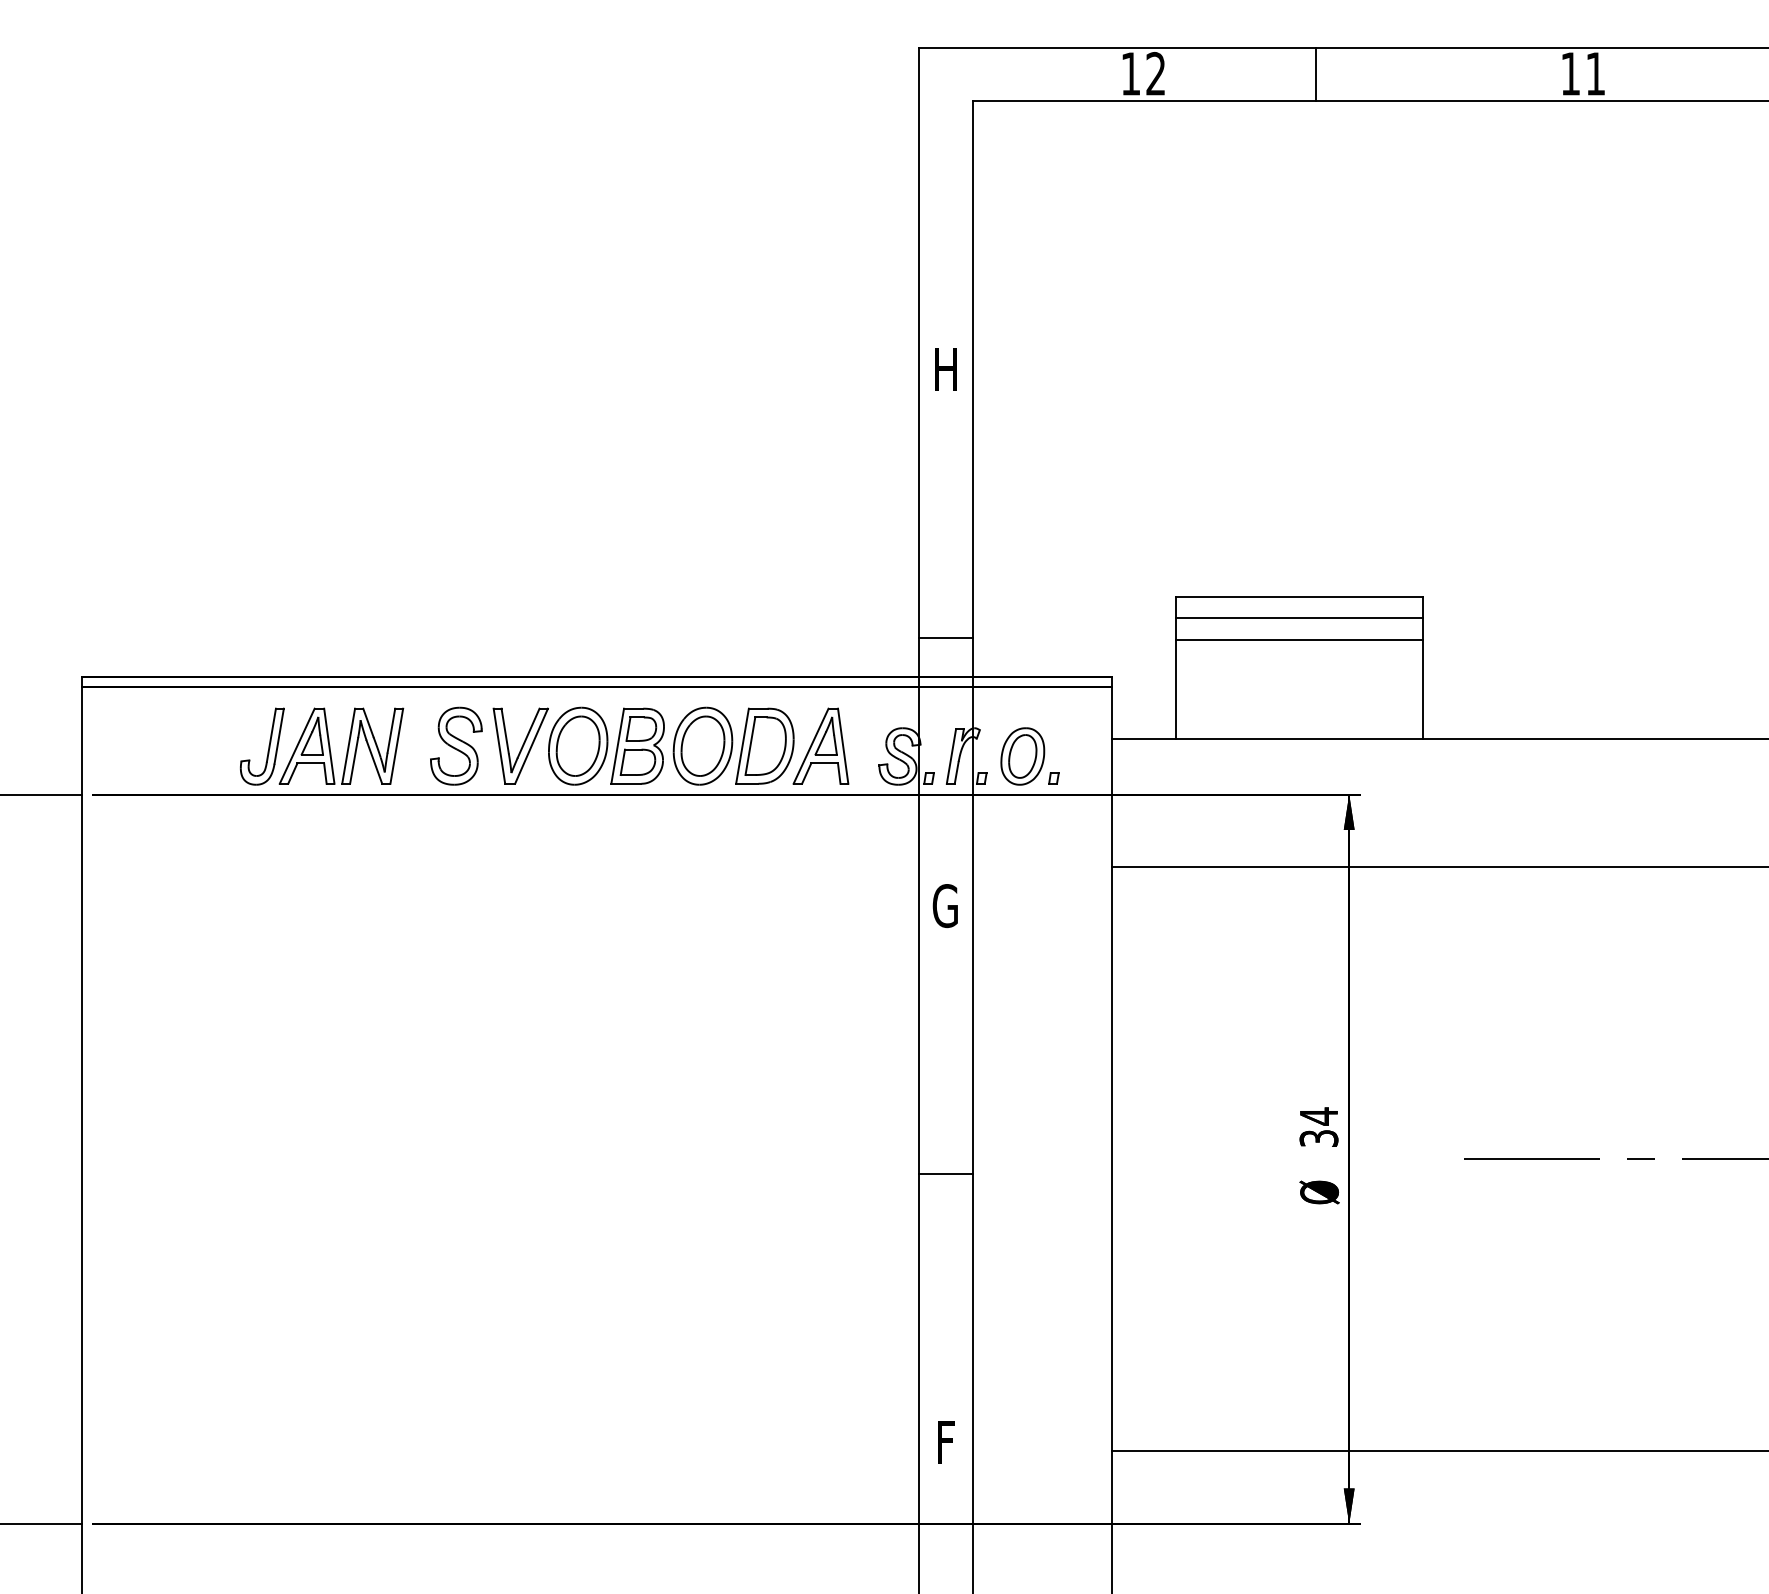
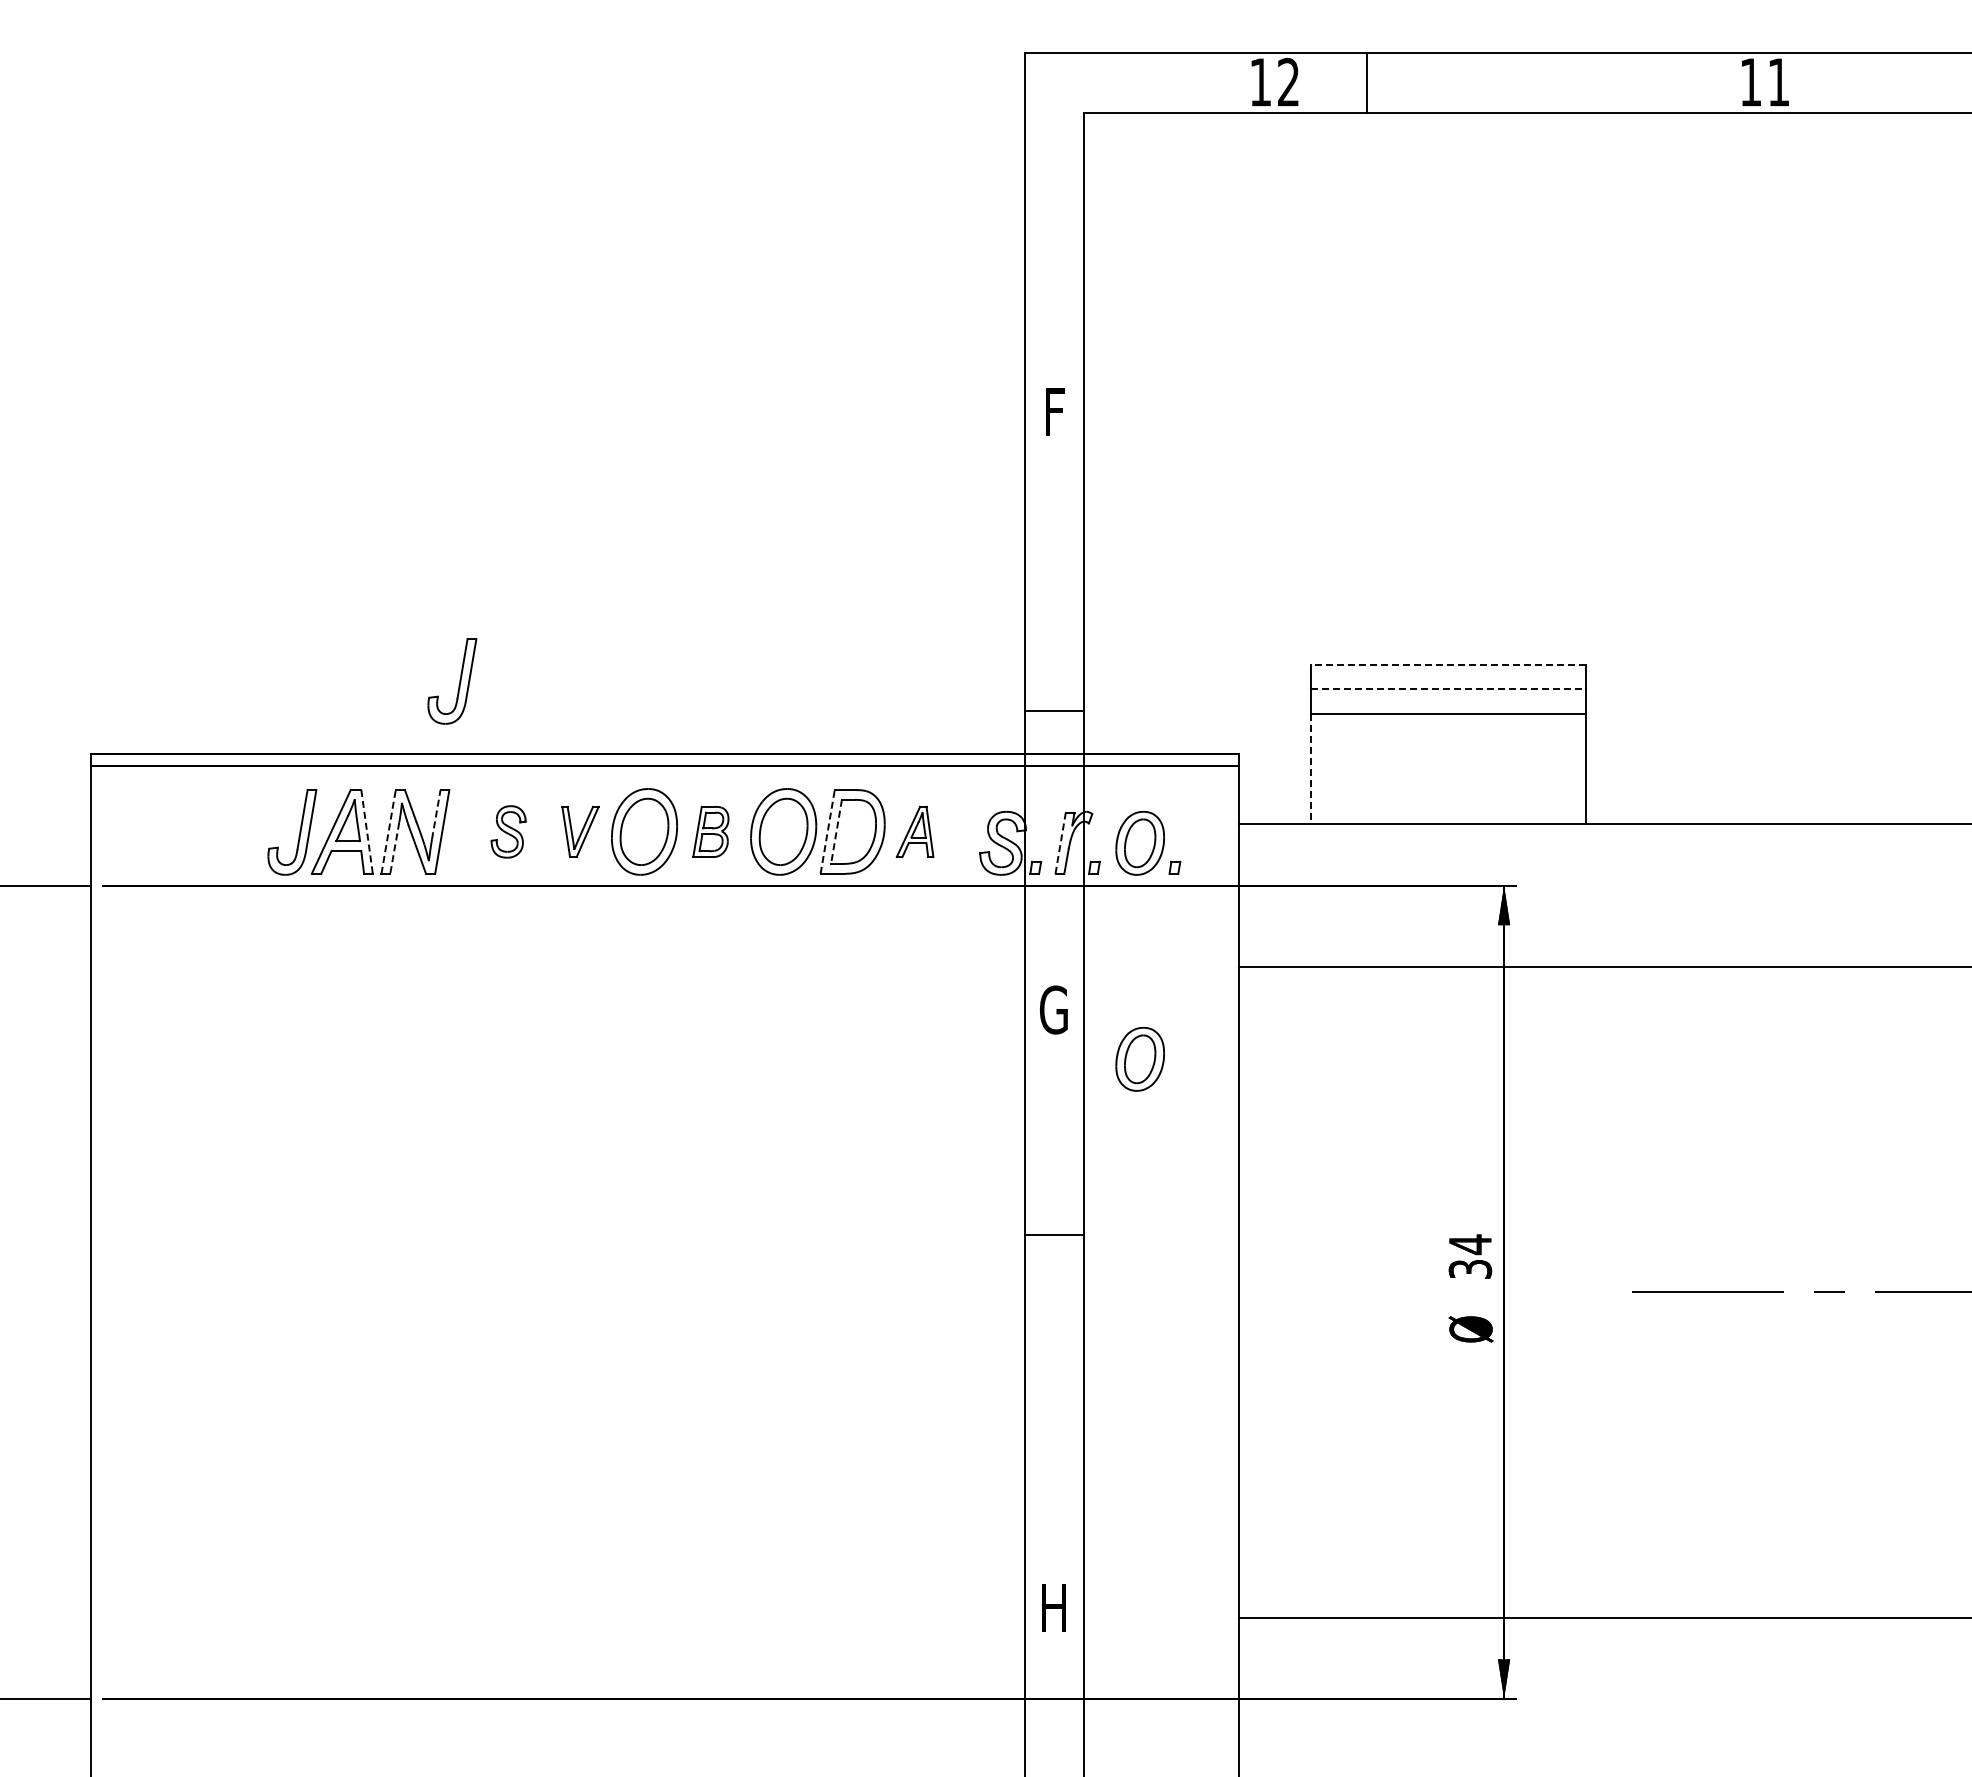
line: (1316, 74) -> (1367, 83), moved
text: (945, 369) -> (1054, 411), H -> F
line: (1299, 596) -> (1448, 665), solid -> dashed
part: (412, 611) -> (459, 681), added
line: (1299, 617) -> (1448, 688), solid -> dashed
line: (1175, 689) -> (1310, 768), solid -> dashed
line: (391, 730) -> (436, 814), solid -> dashed
line: (348, 745) -> (388, 831), solid -> dashed
part: (456, 745) -> (508, 831), size x0.6
part: (520, 745) -> (580, 831), size x0.6
part: (637, 745) -> (710, 831), size x0.6
line: (742, 745) -> (827, 831), solid -> dashed
line: (750, 745) -> (836, 831), solid -> dashed
part: (820, 745) -> (914, 831), size x0.6
line: (329, 746) -> (367, 832), solid -> dashed
line: (951, 756) -> (1060, 843), solid -> dashed
line: (353, 761) -> (394, 848), solid -> dashed
part: (1022, 950) -> (1139, 1059), added
line: (945, 1173) -> (1054, 1234), moved
text: (945, 1441) -> (1053, 1607), F -> H

